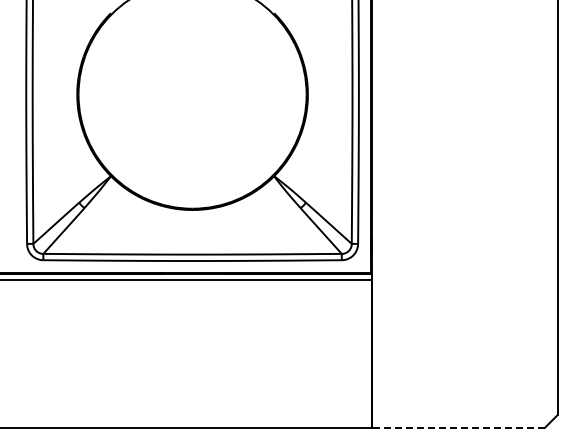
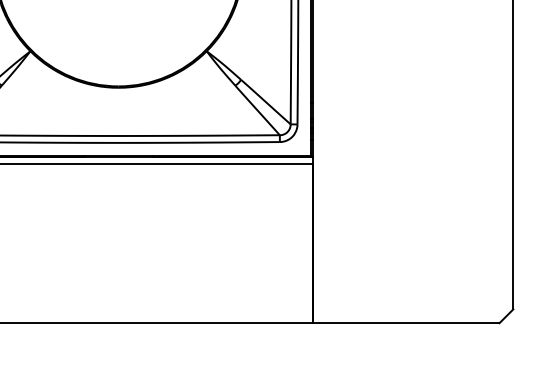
line: (457, 427) -> (404, 322), dashed -> solid

